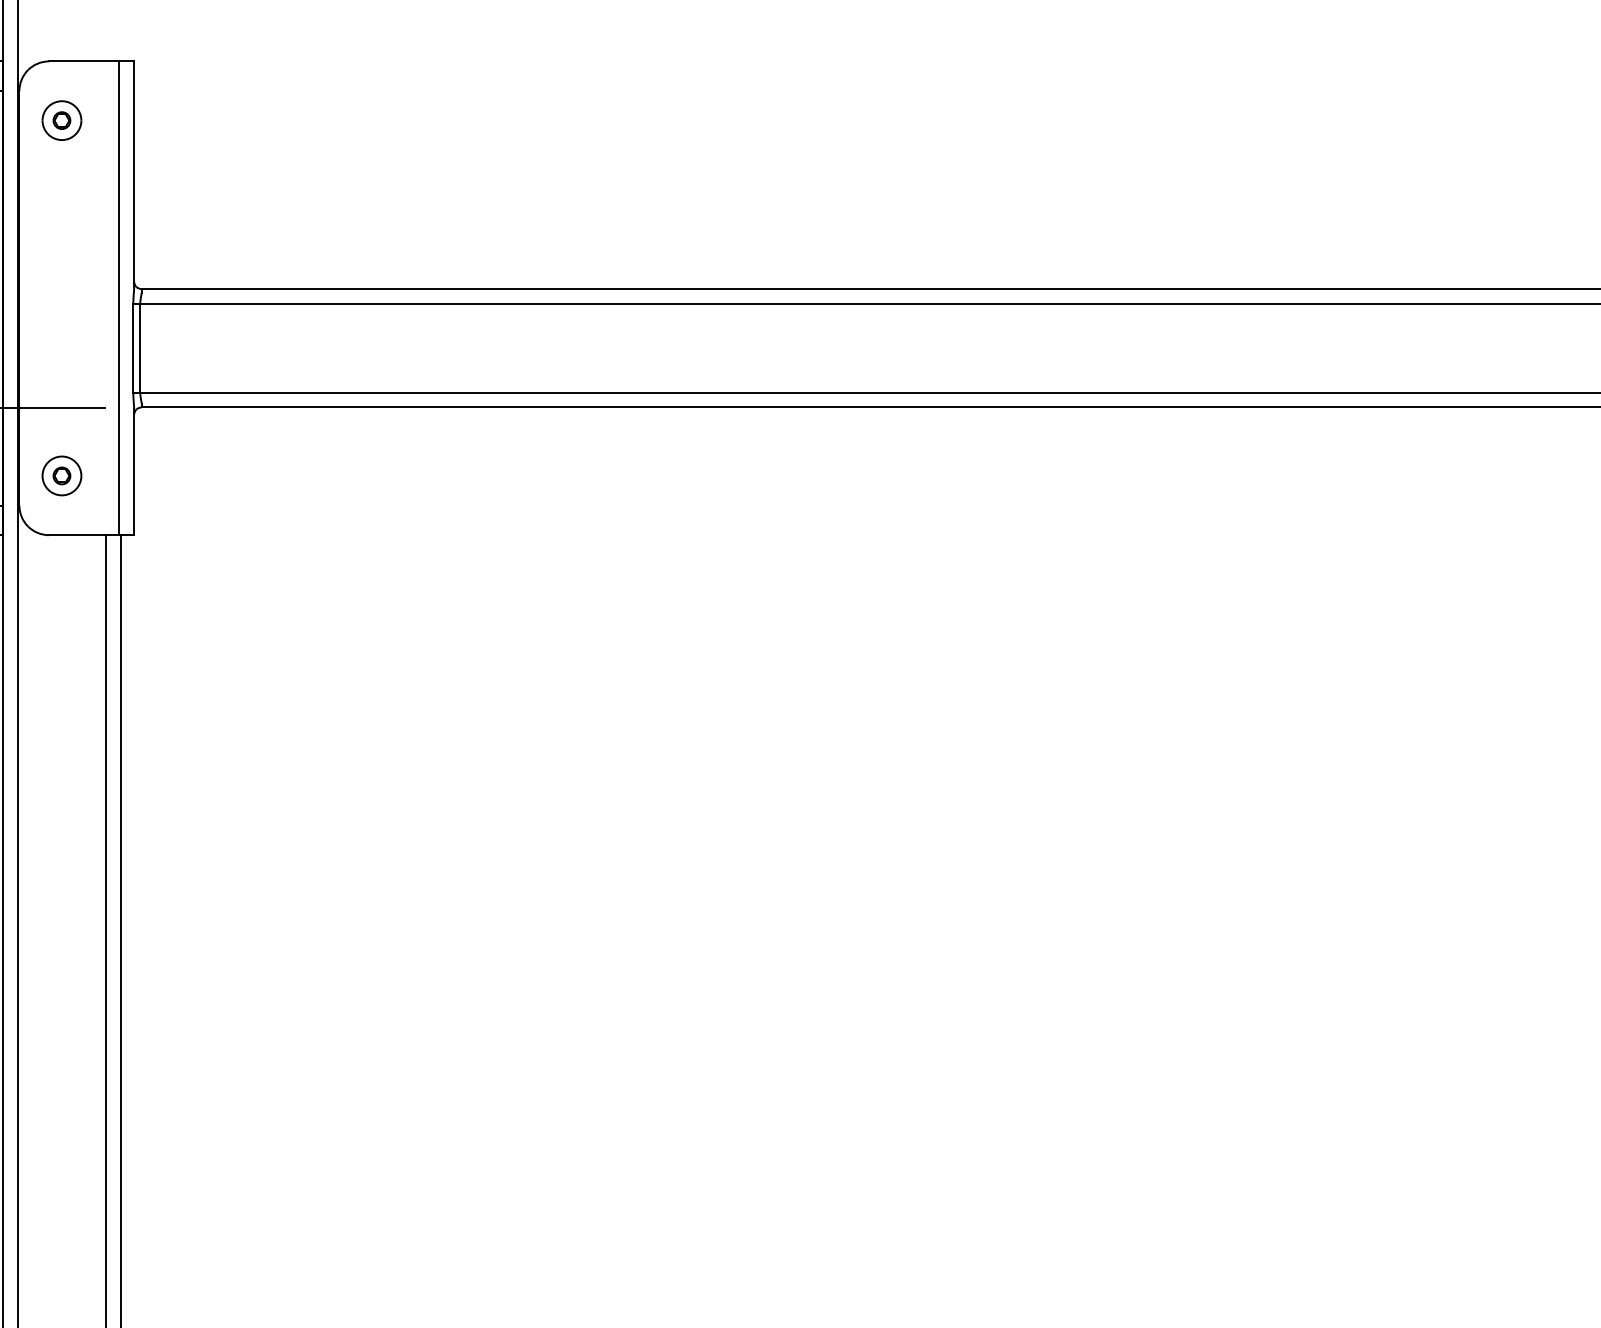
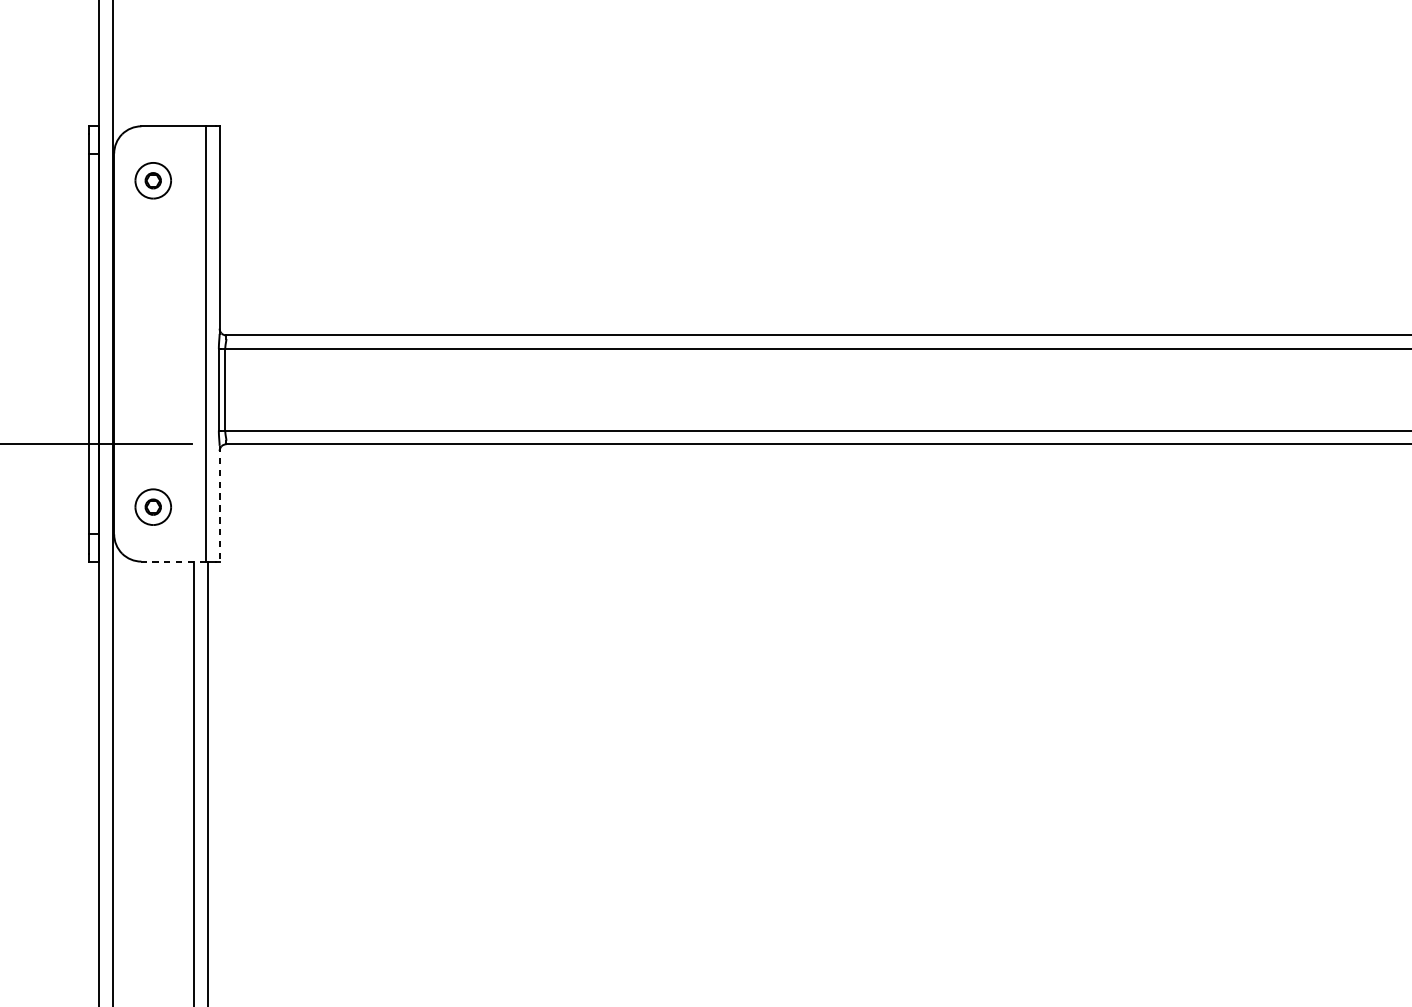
line: (134, 472) -> (219, 504), solid -> dashed
line: (83, 535) -> (173, 561), solid -> dashed

